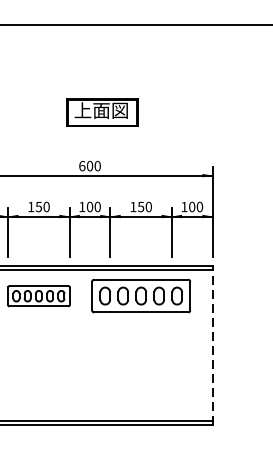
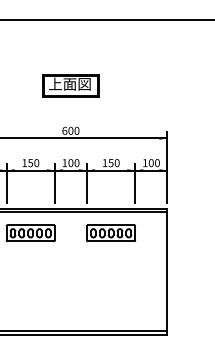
part: (102, 112) -> (70, 85), moved
part: (140, 296) -> (110, 233), size x0.62
line: (212, 344) -> (167, 271), dashed -> solid

